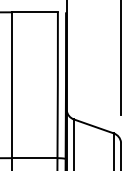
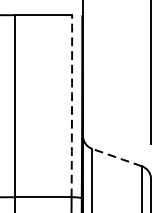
arc: (57, 85) -> (71, 106), solid -> dashed
line: (93, 126) -> (116, 157), solid -> dashed

